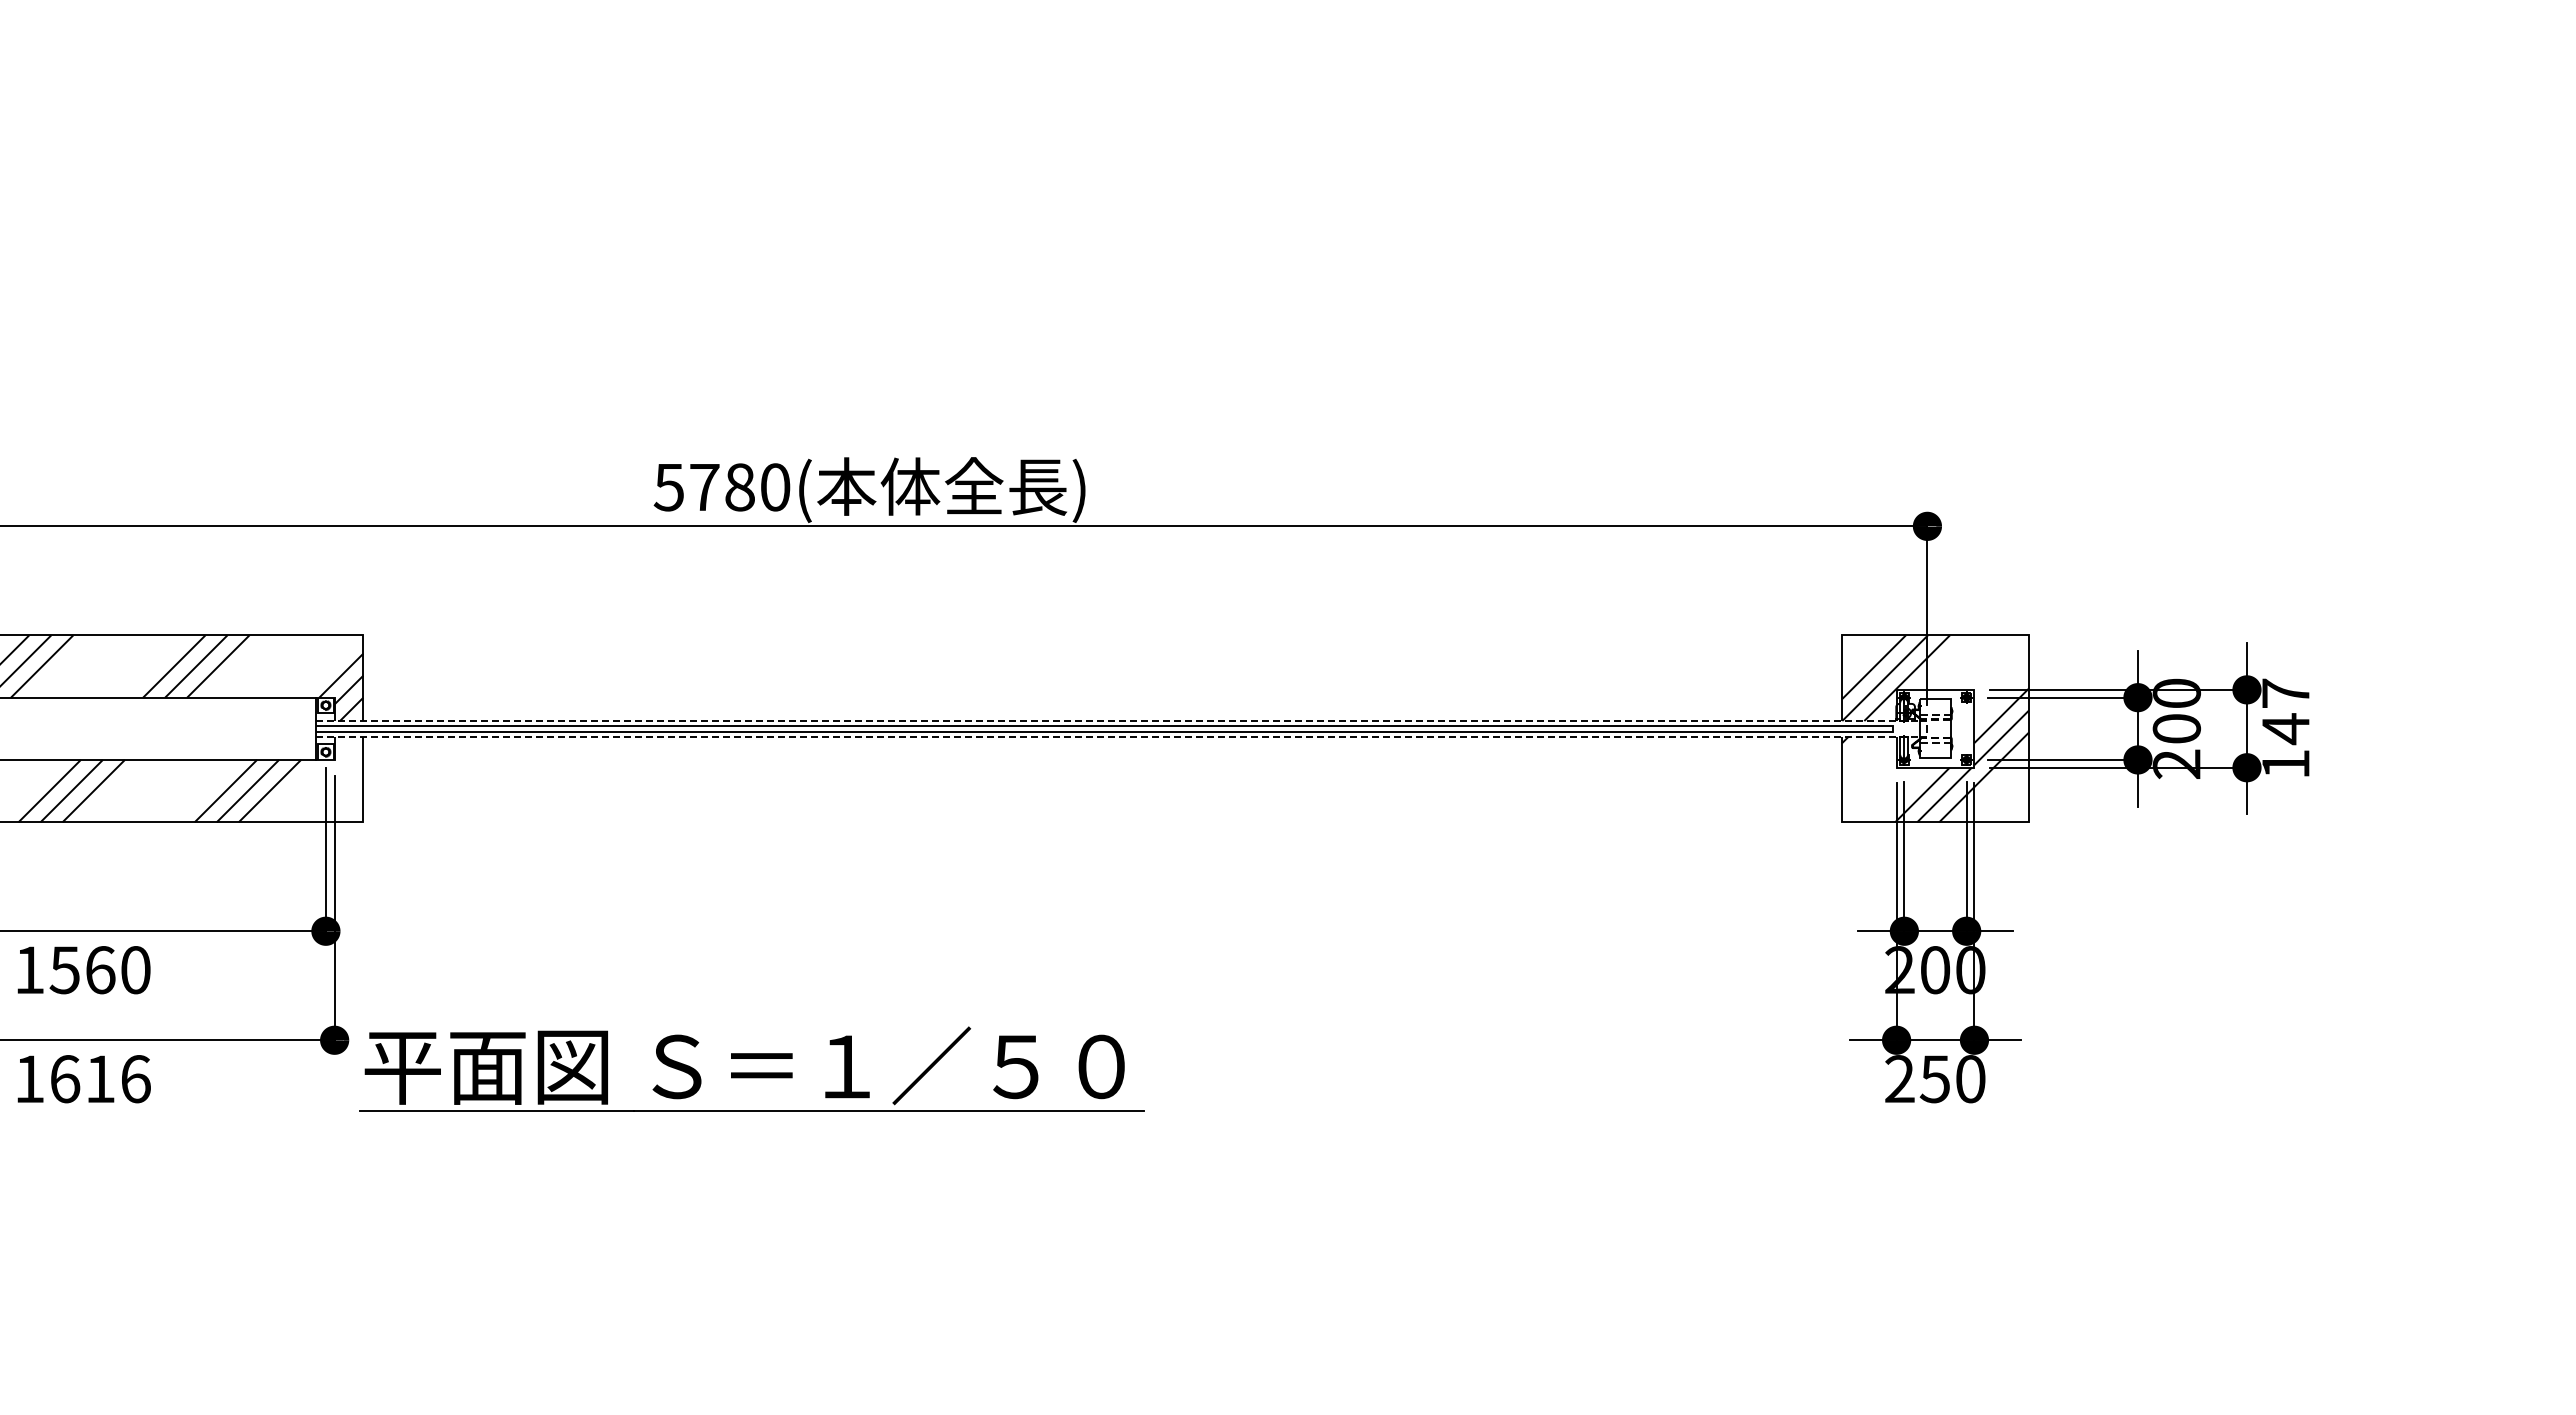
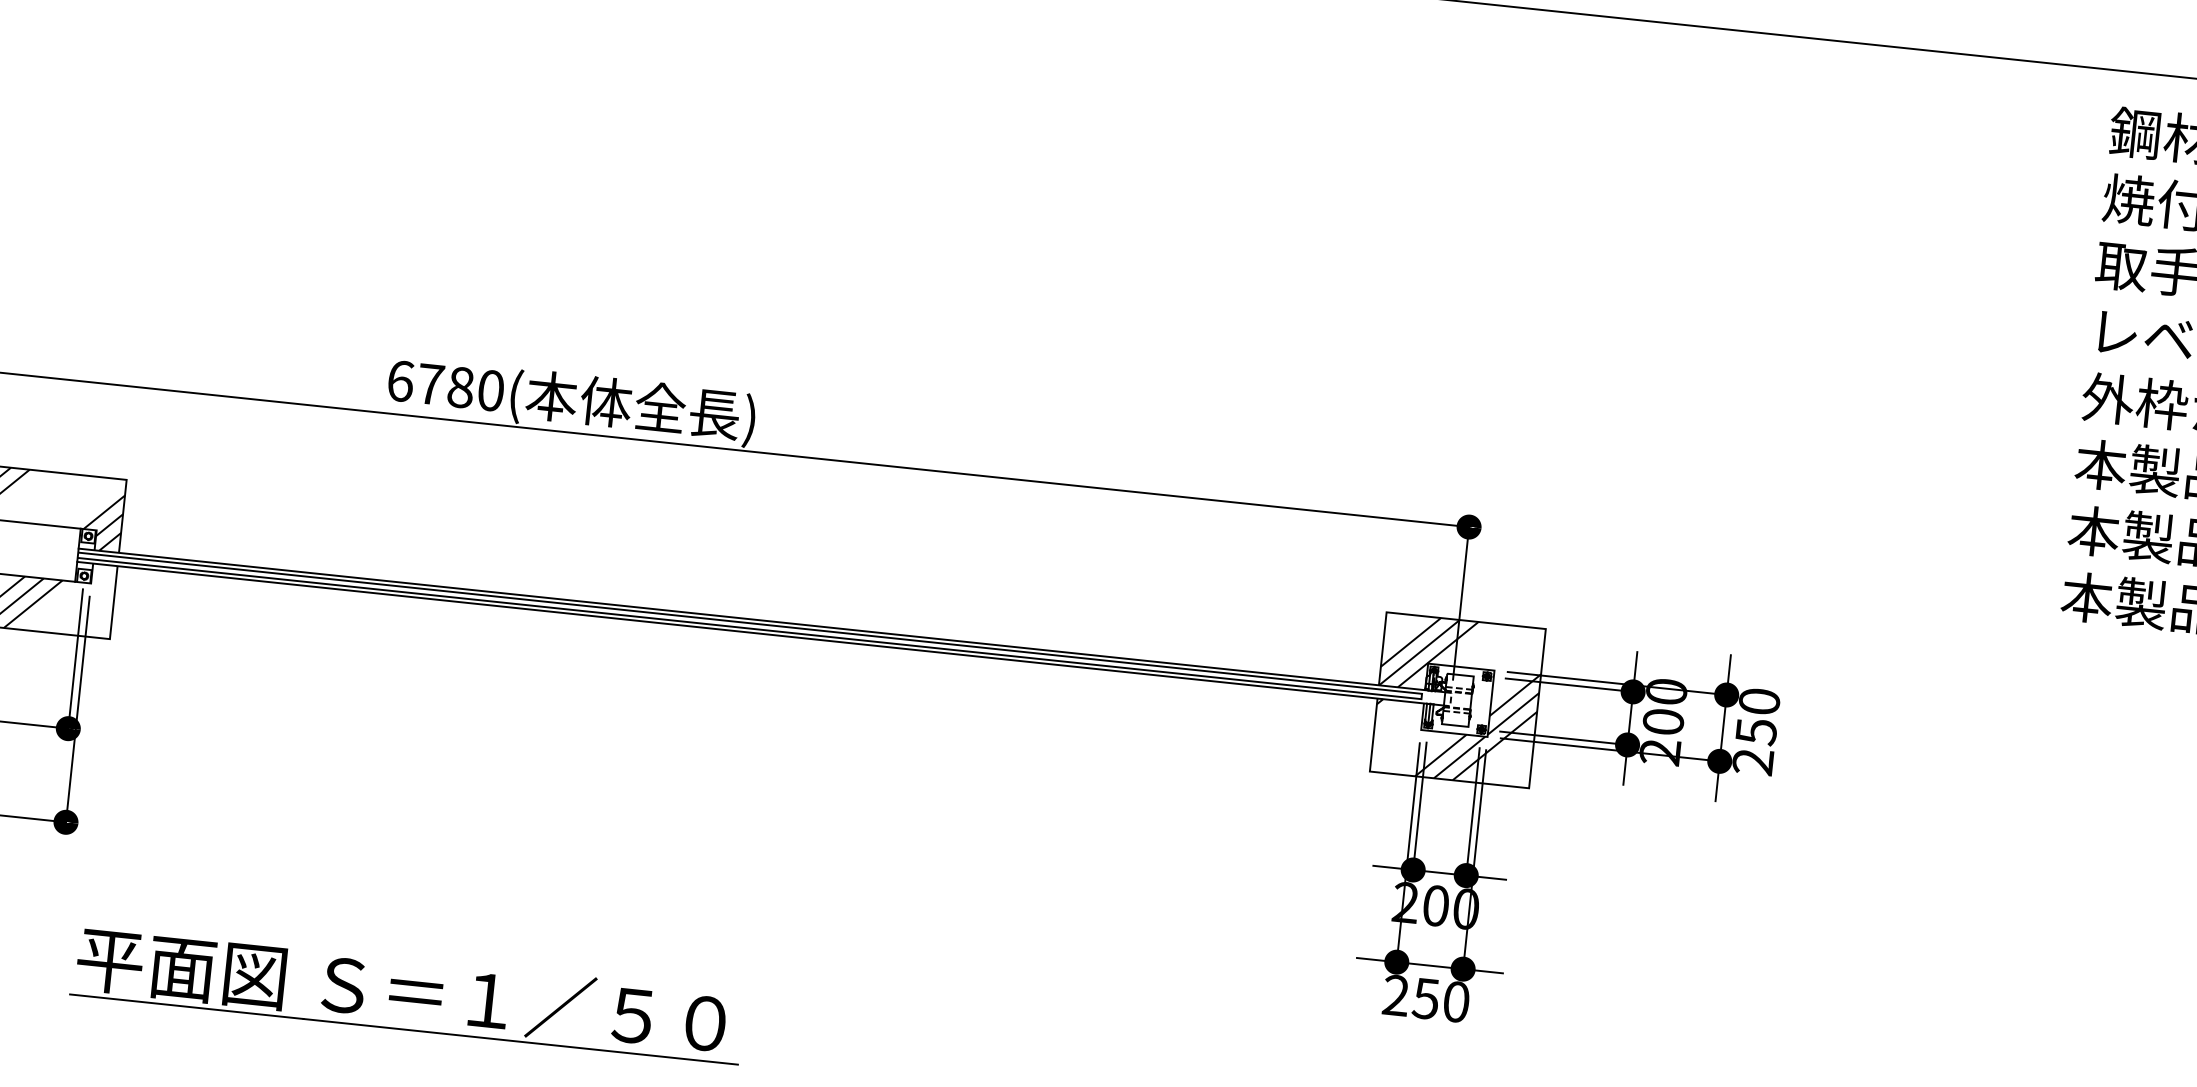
text: (668, 487) -> (399, 381), 5780( -> 6780(
line: (1118, 721) -> (762, 620), dashed -> solid
text: (2285, 728) -> (1756, 731), 147 -> 250
line: (1118, 736) -> (761, 633), dashed -> solid
part: (751, 1068) -> (407, 993), moved

